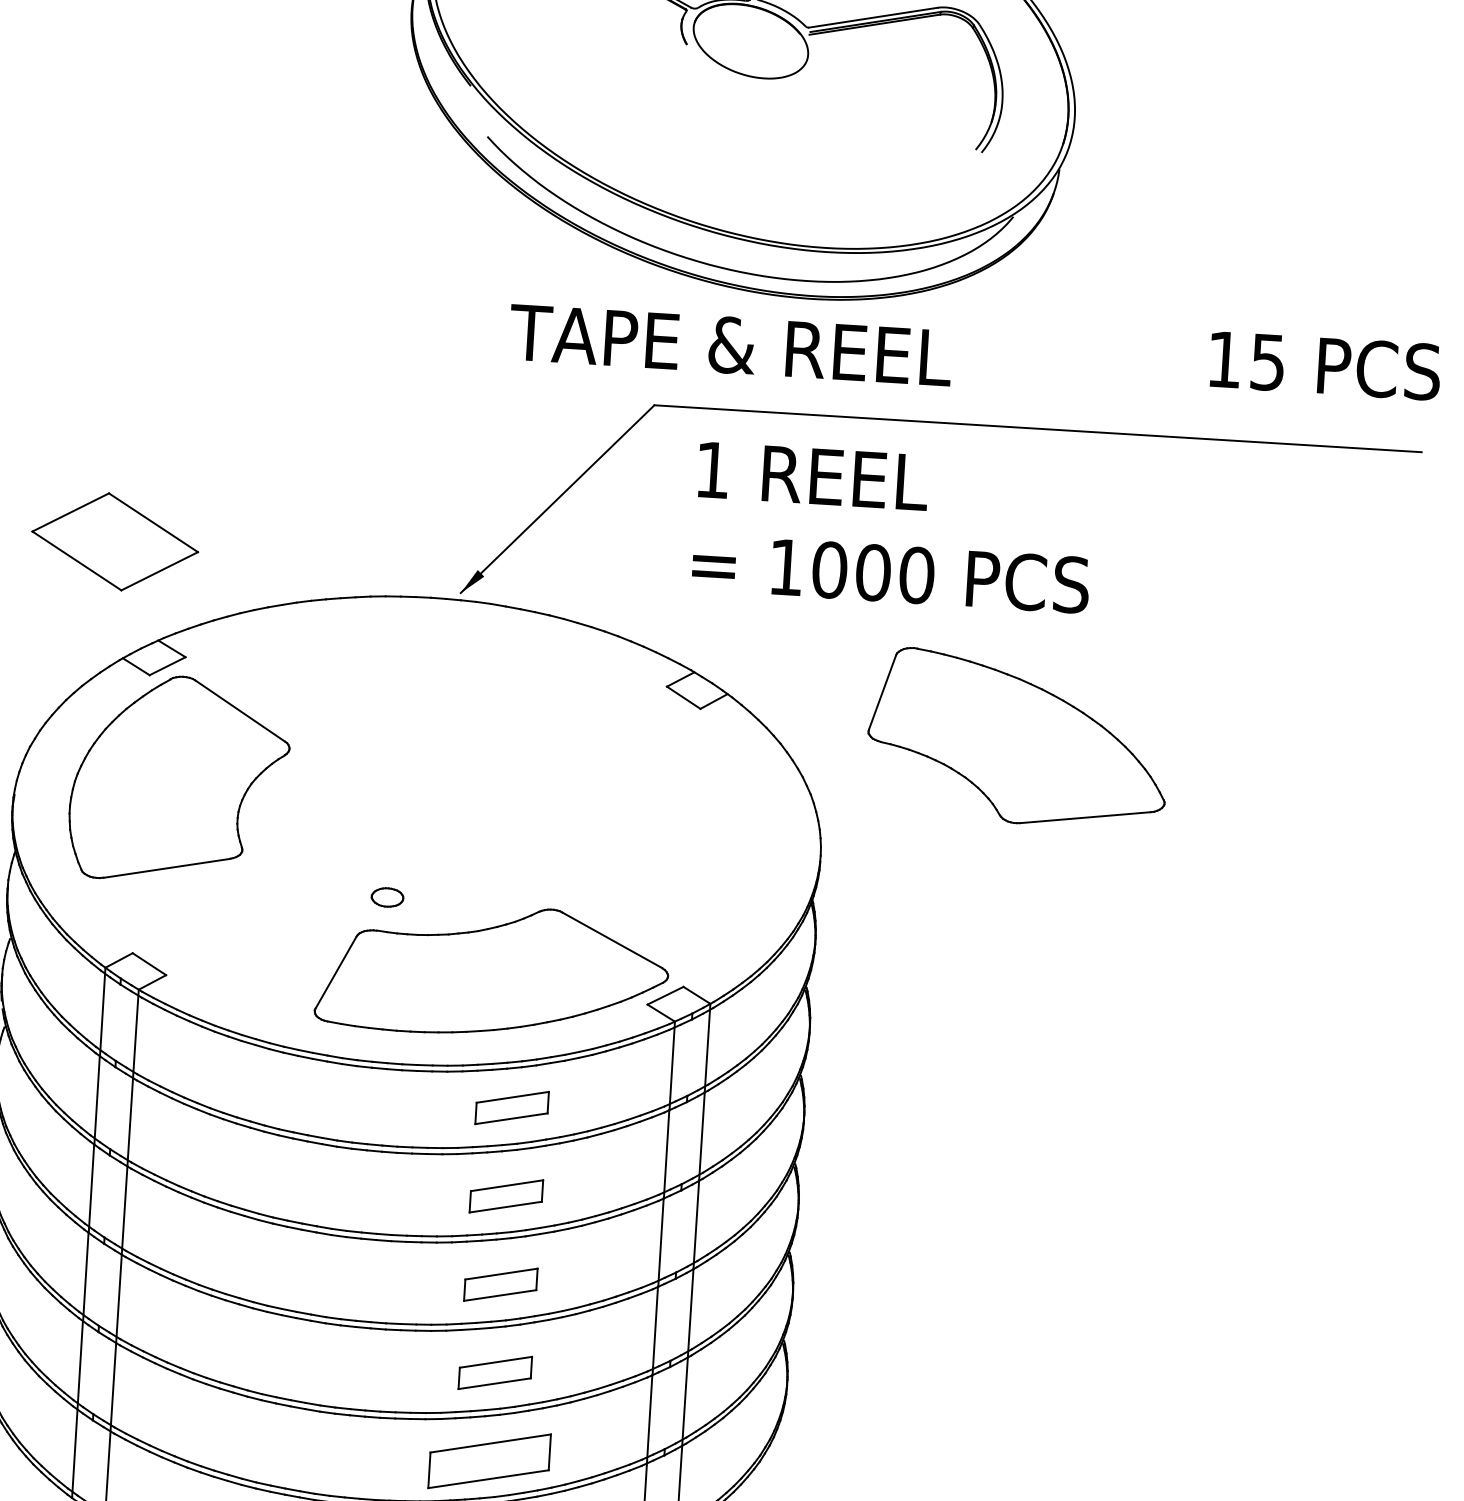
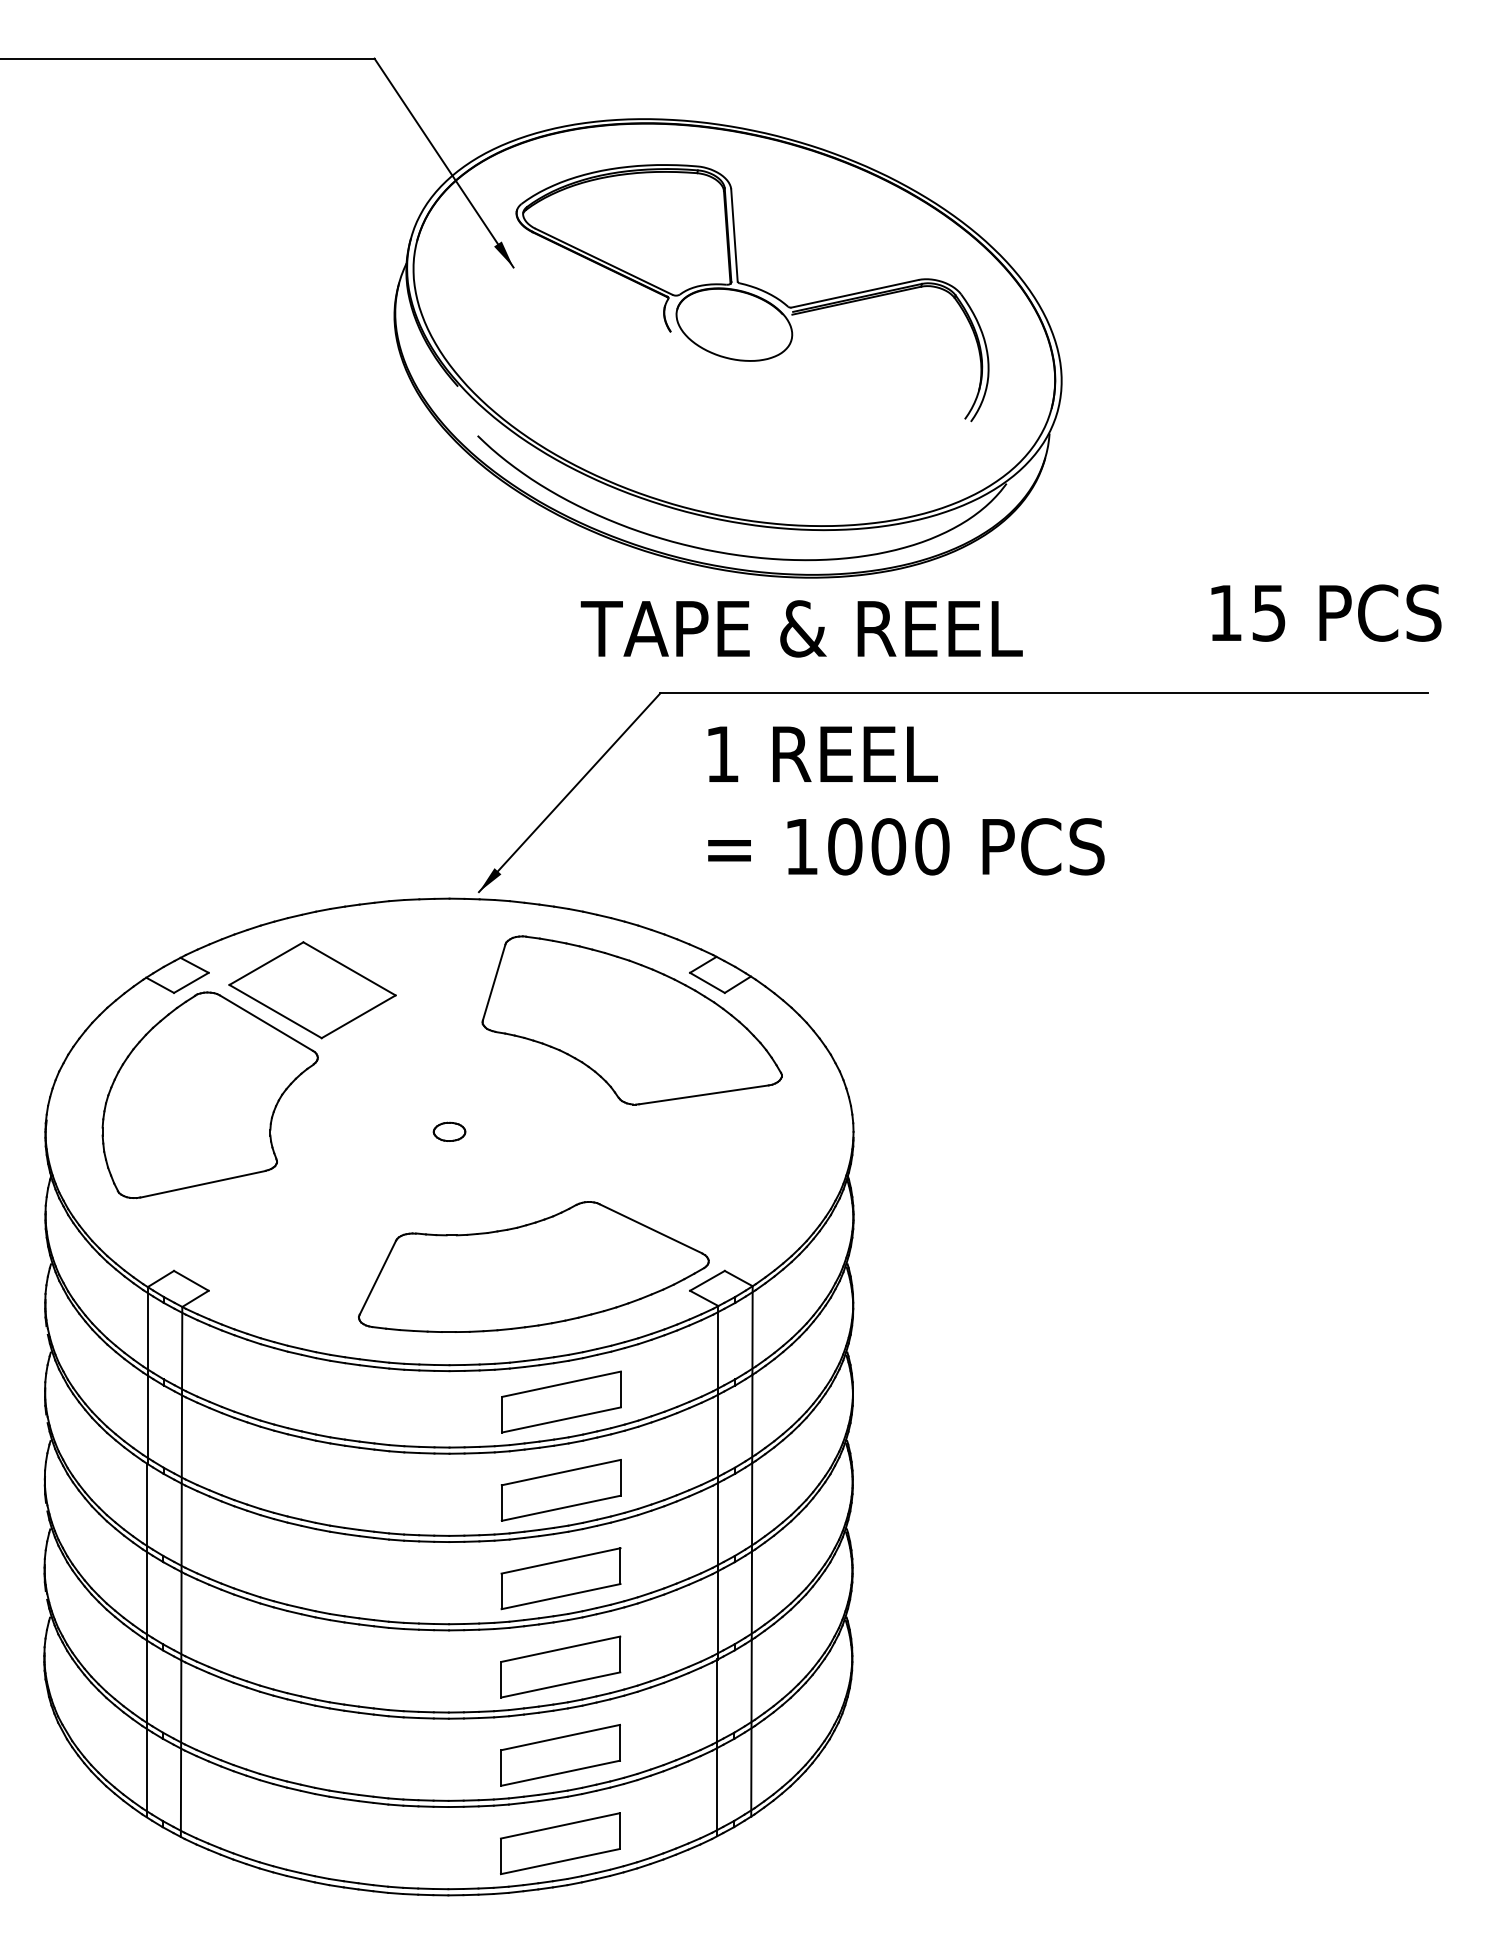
text: (730, 344) -> (801, 628), moved
part: (115, 542) -> (312, 990), moved
part: (1017, 738) -> (631, 1020), moved
part: (387, 897) -> (449, 1131), moved
part: (512, 1107) -> (561, 1401), size x1.67
part: (505, 1196) -> (560, 1490), size x1.67
part: (500, 1284) -> (560, 1578), size x1.67
part: (494, 1372) -> (560, 1666), size x1.67

